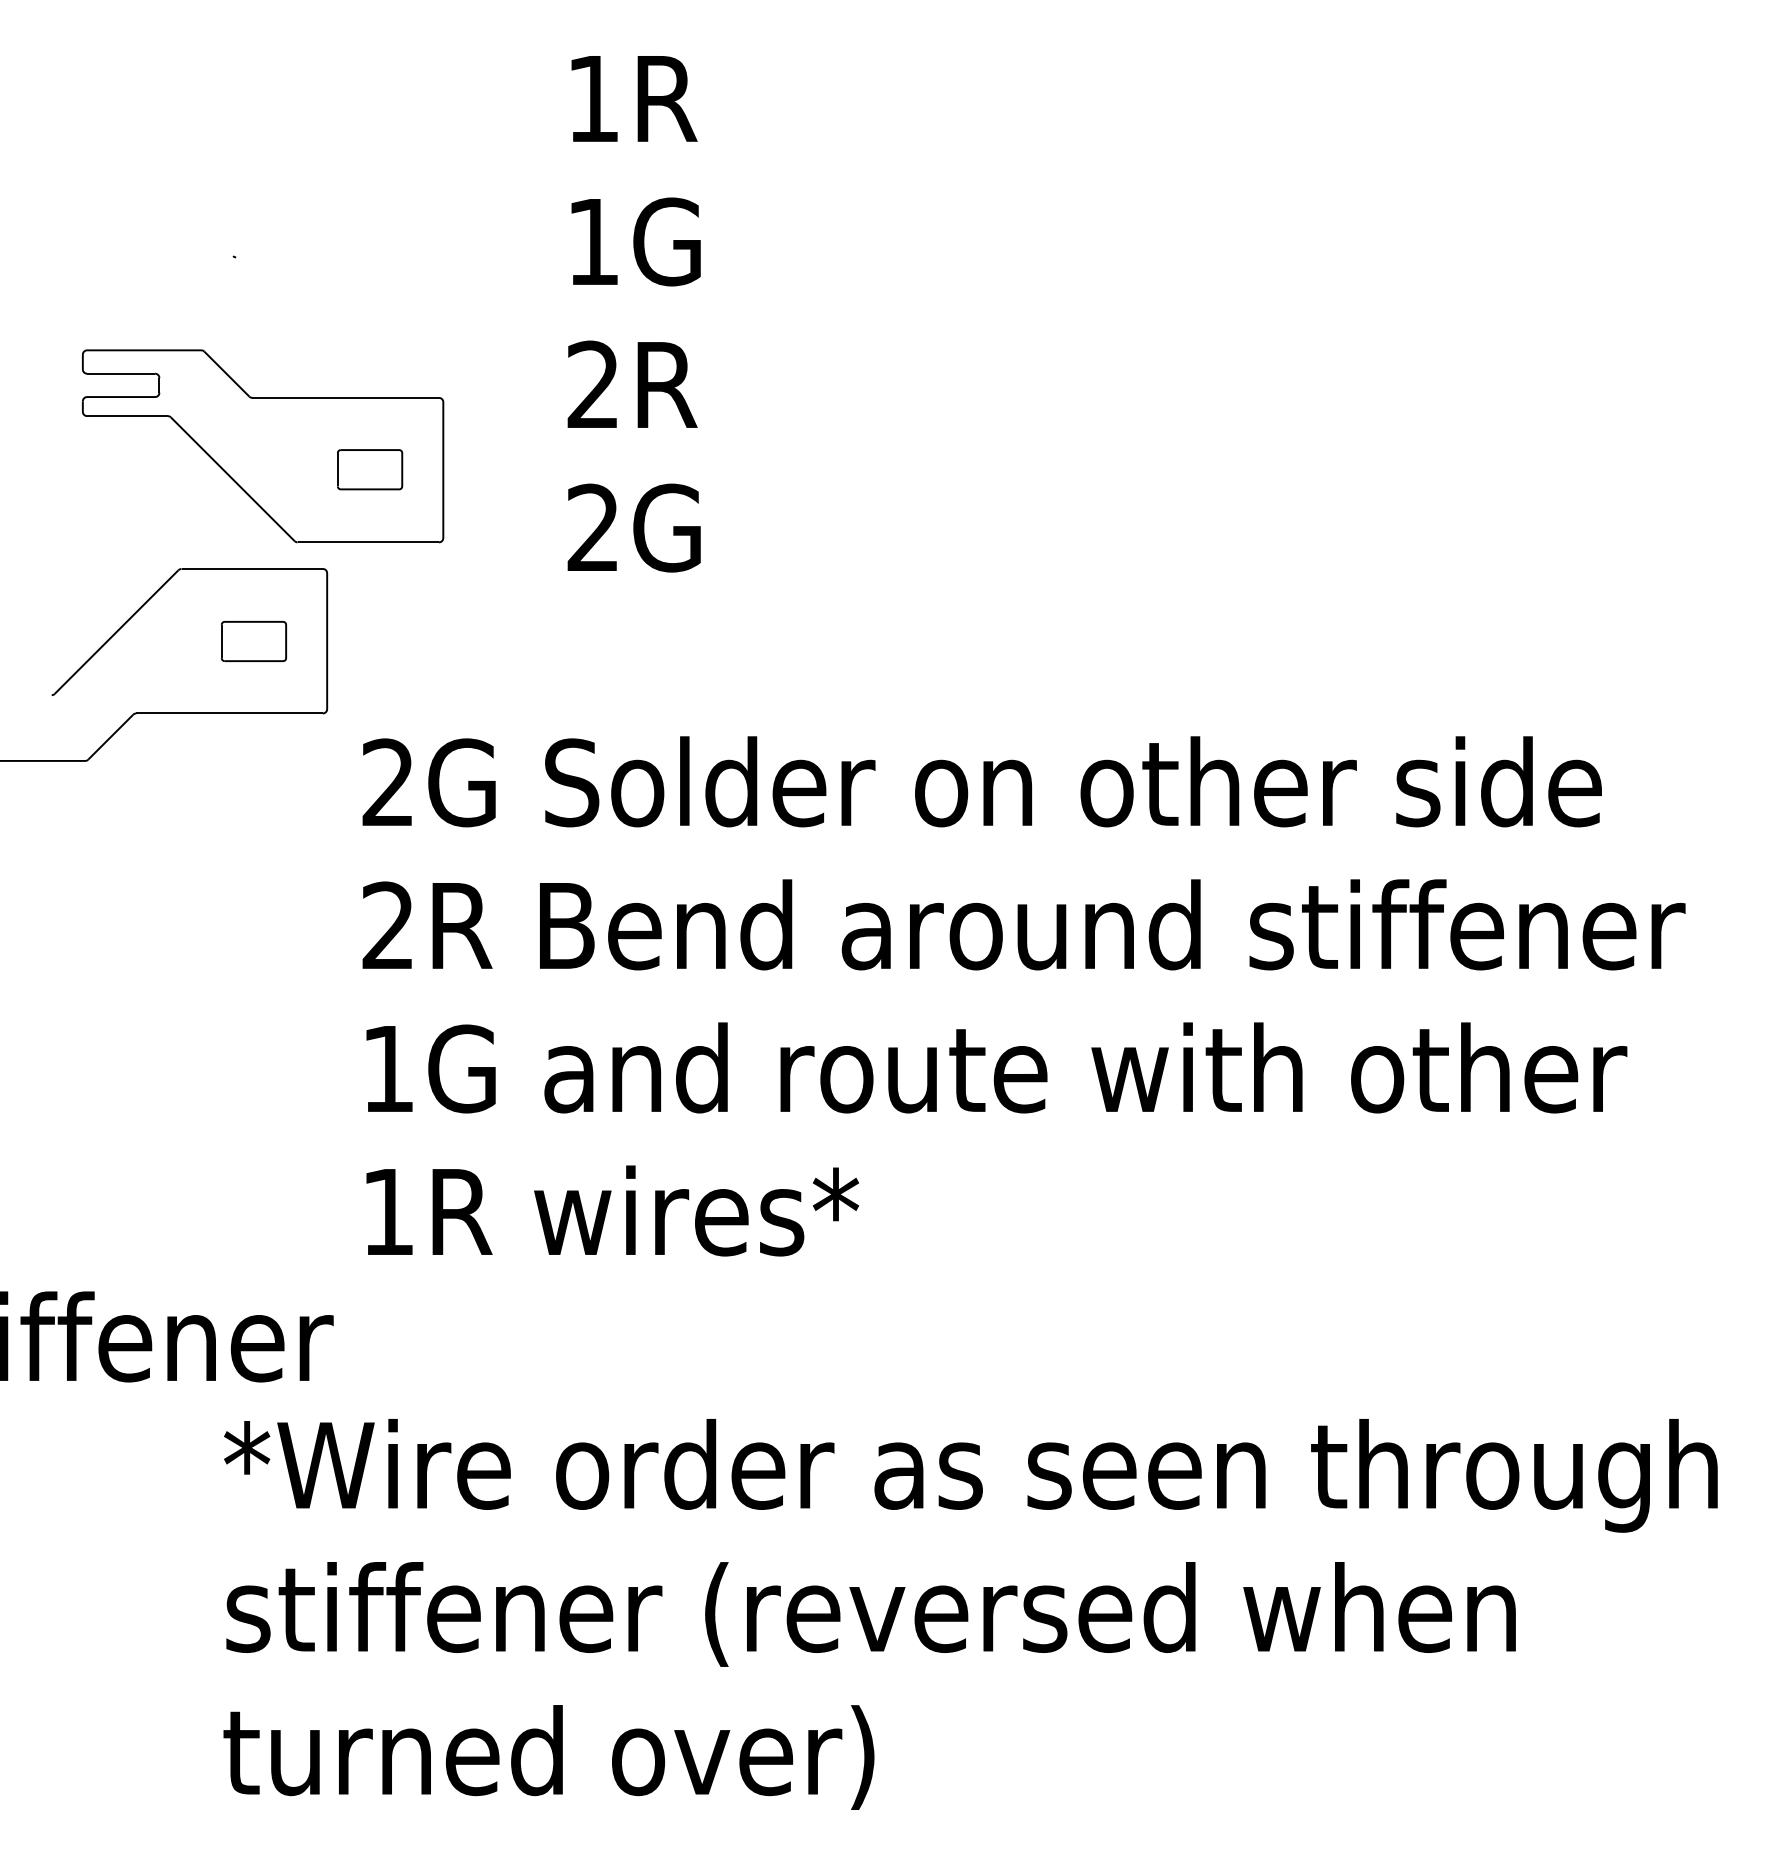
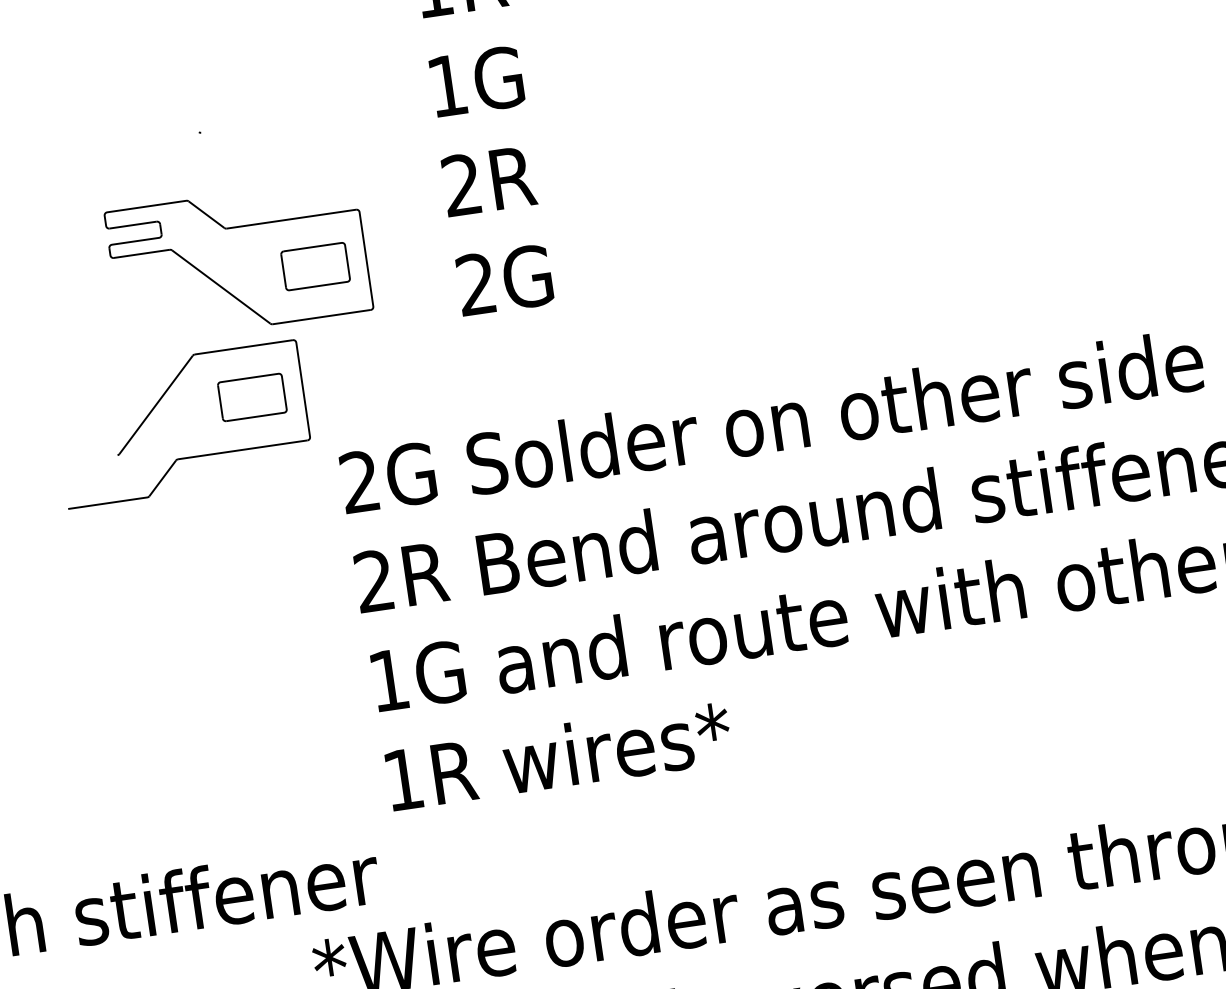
part: (369, 469) -> (315, 266), size x1.43
part: (253, 641) -> (252, 397), size x1.43

